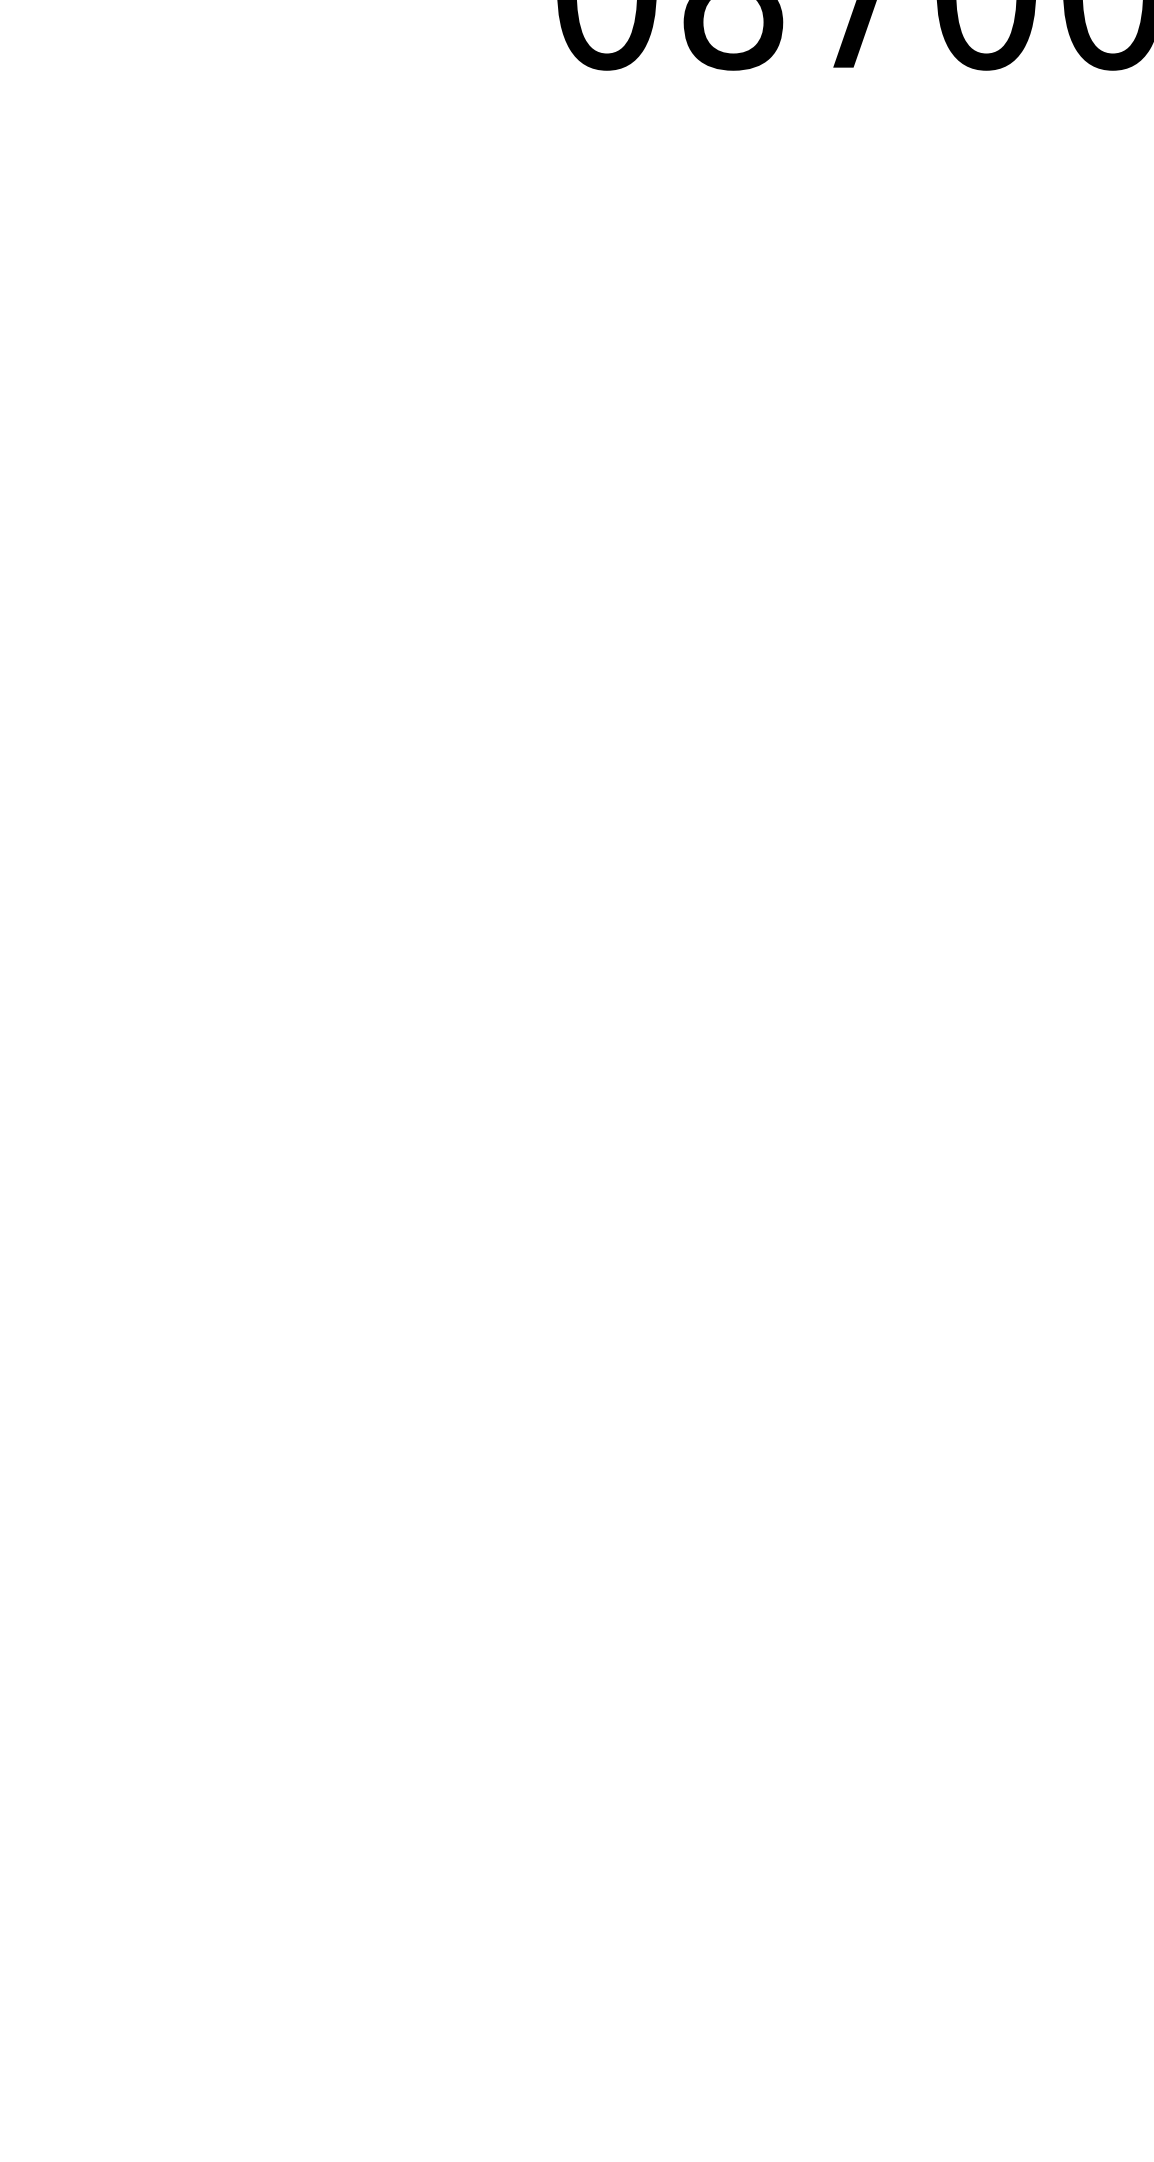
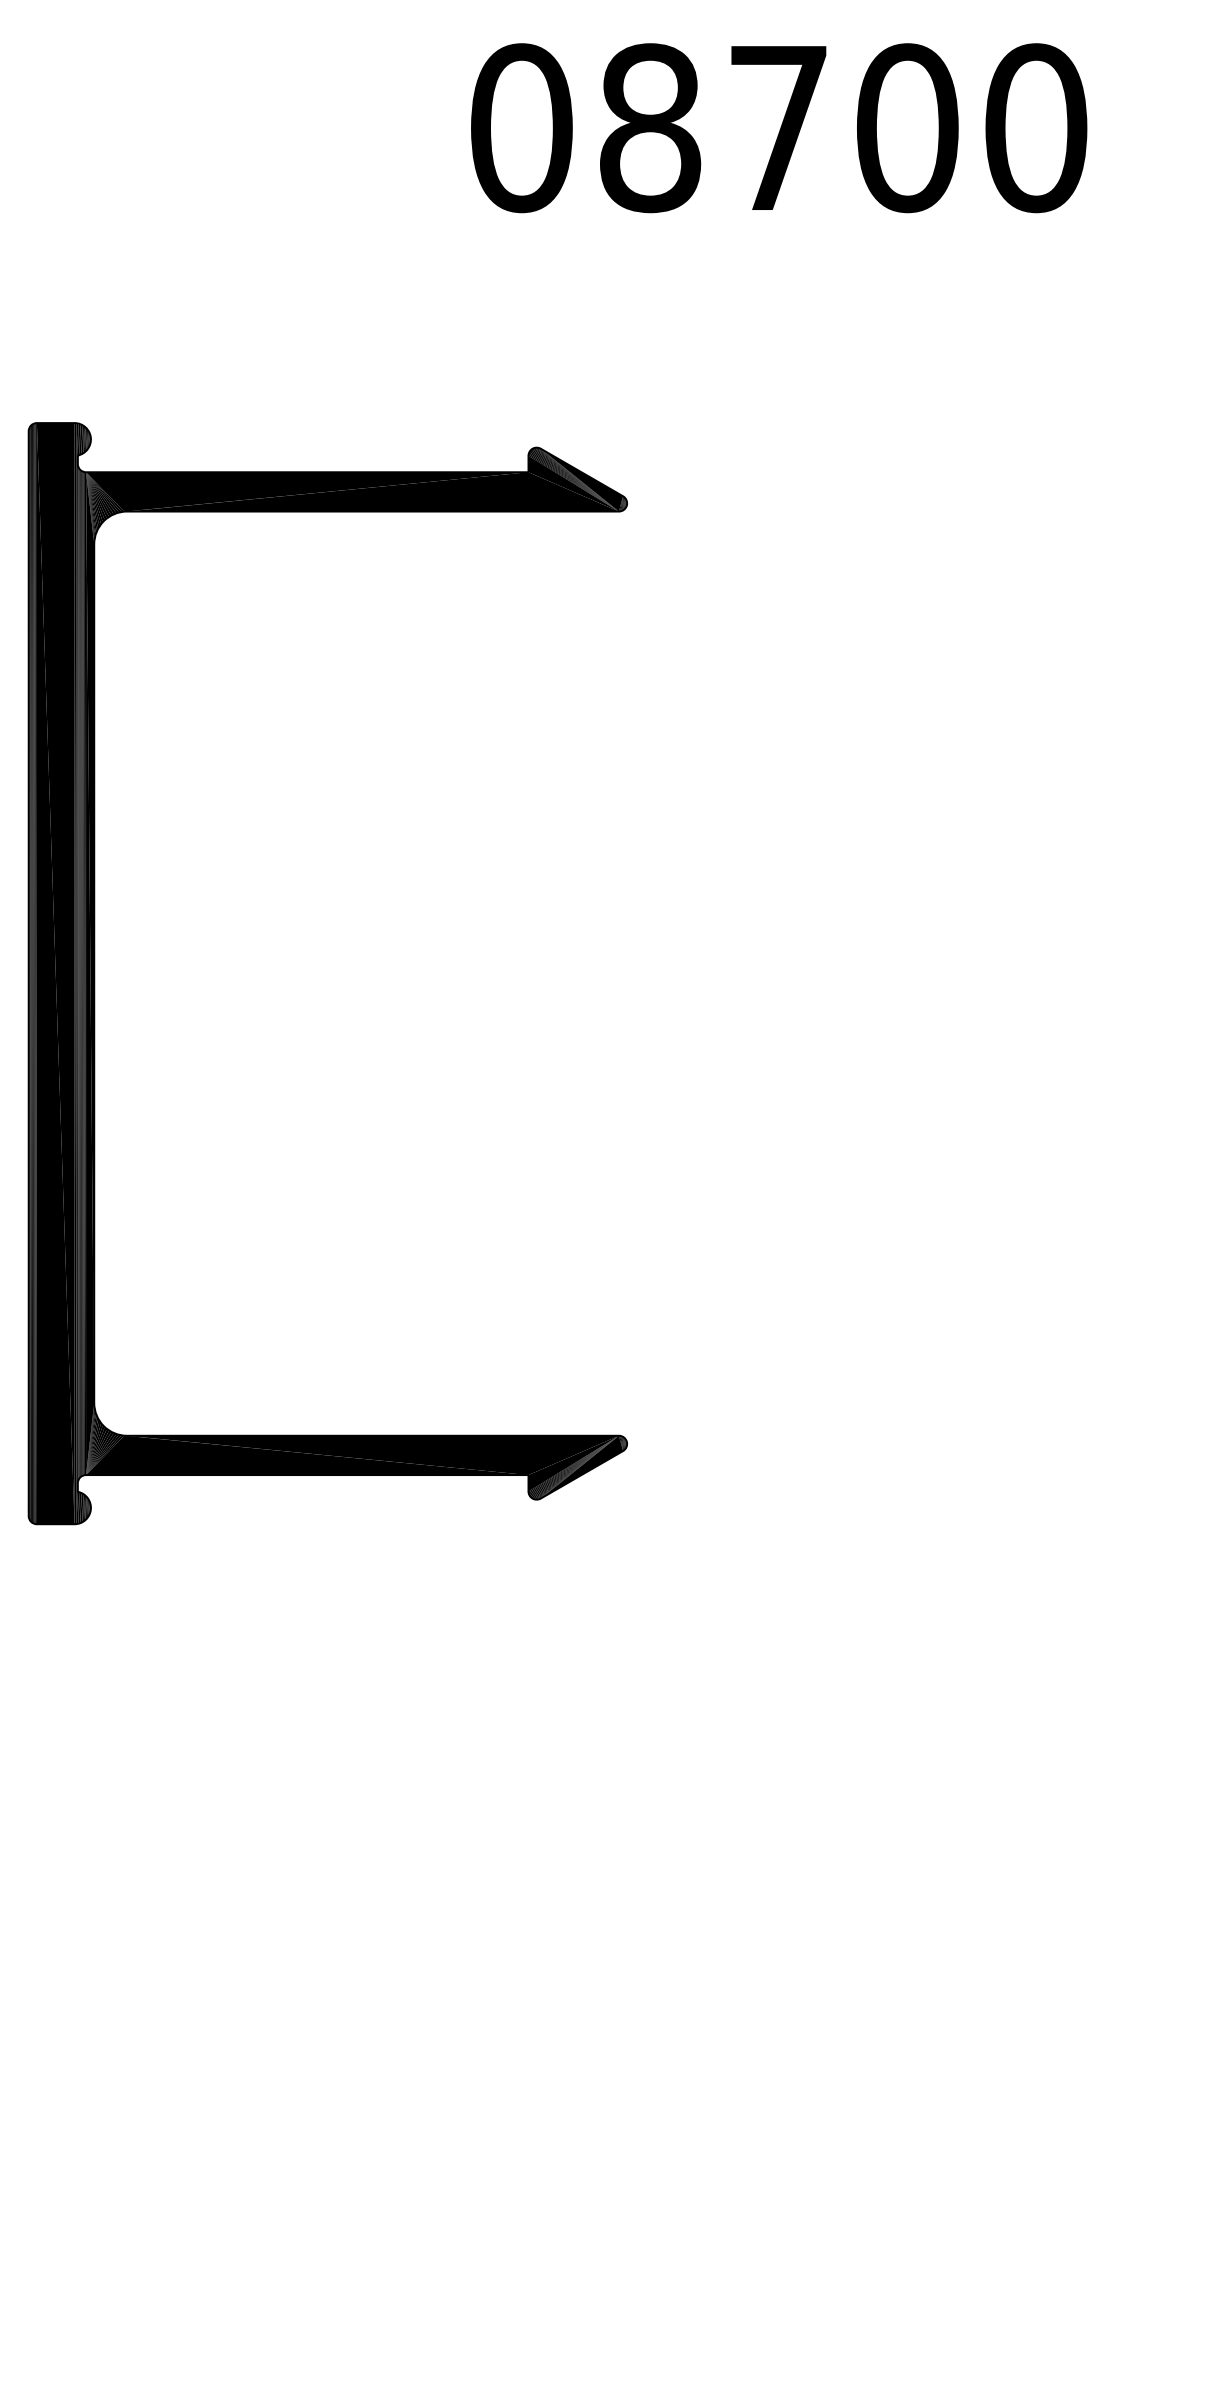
part: (187, 818) -> (95, 973), added

